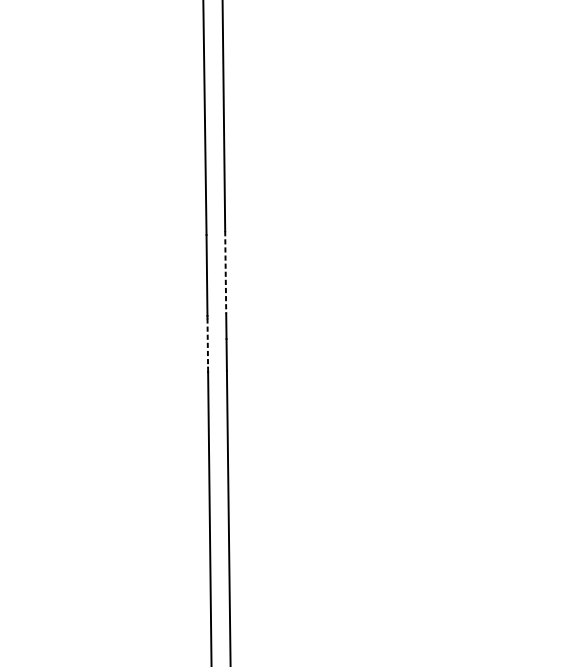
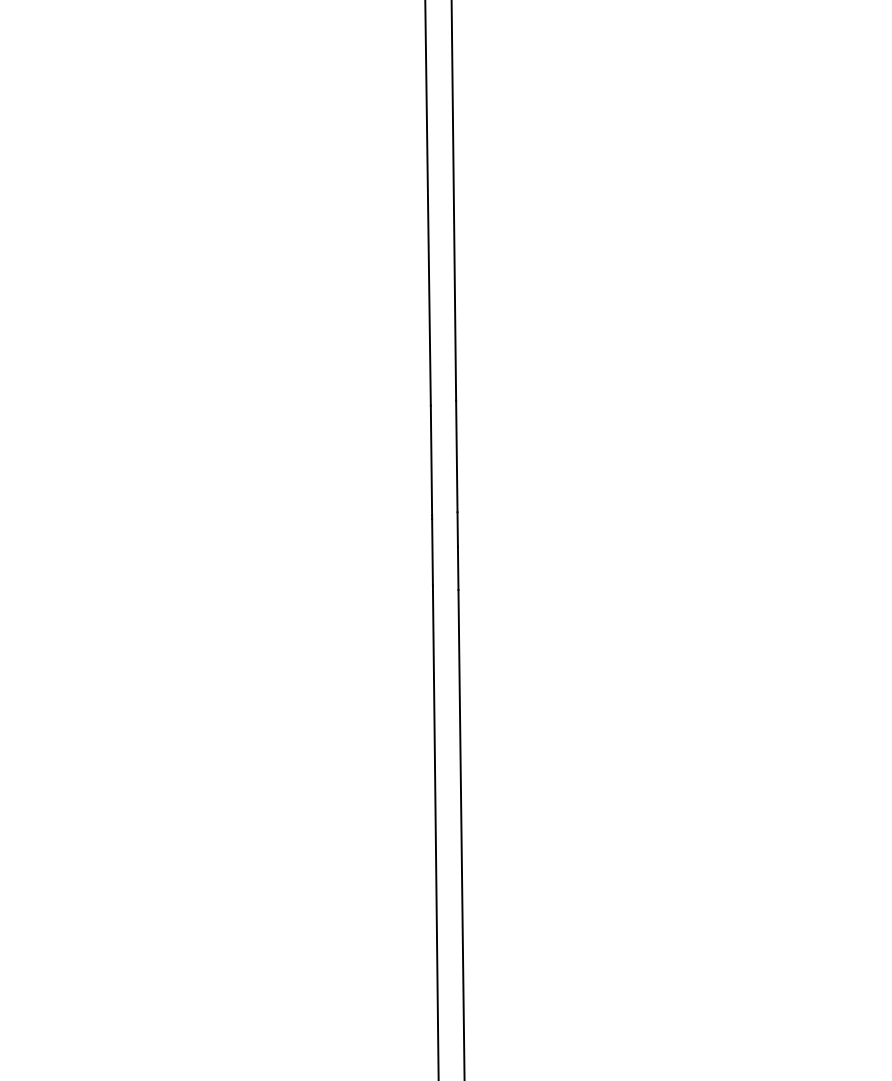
line: (225, 272) -> (456, 456), dashed -> solid
line: (207, 343) -> (432, 552), dashed -> solid

